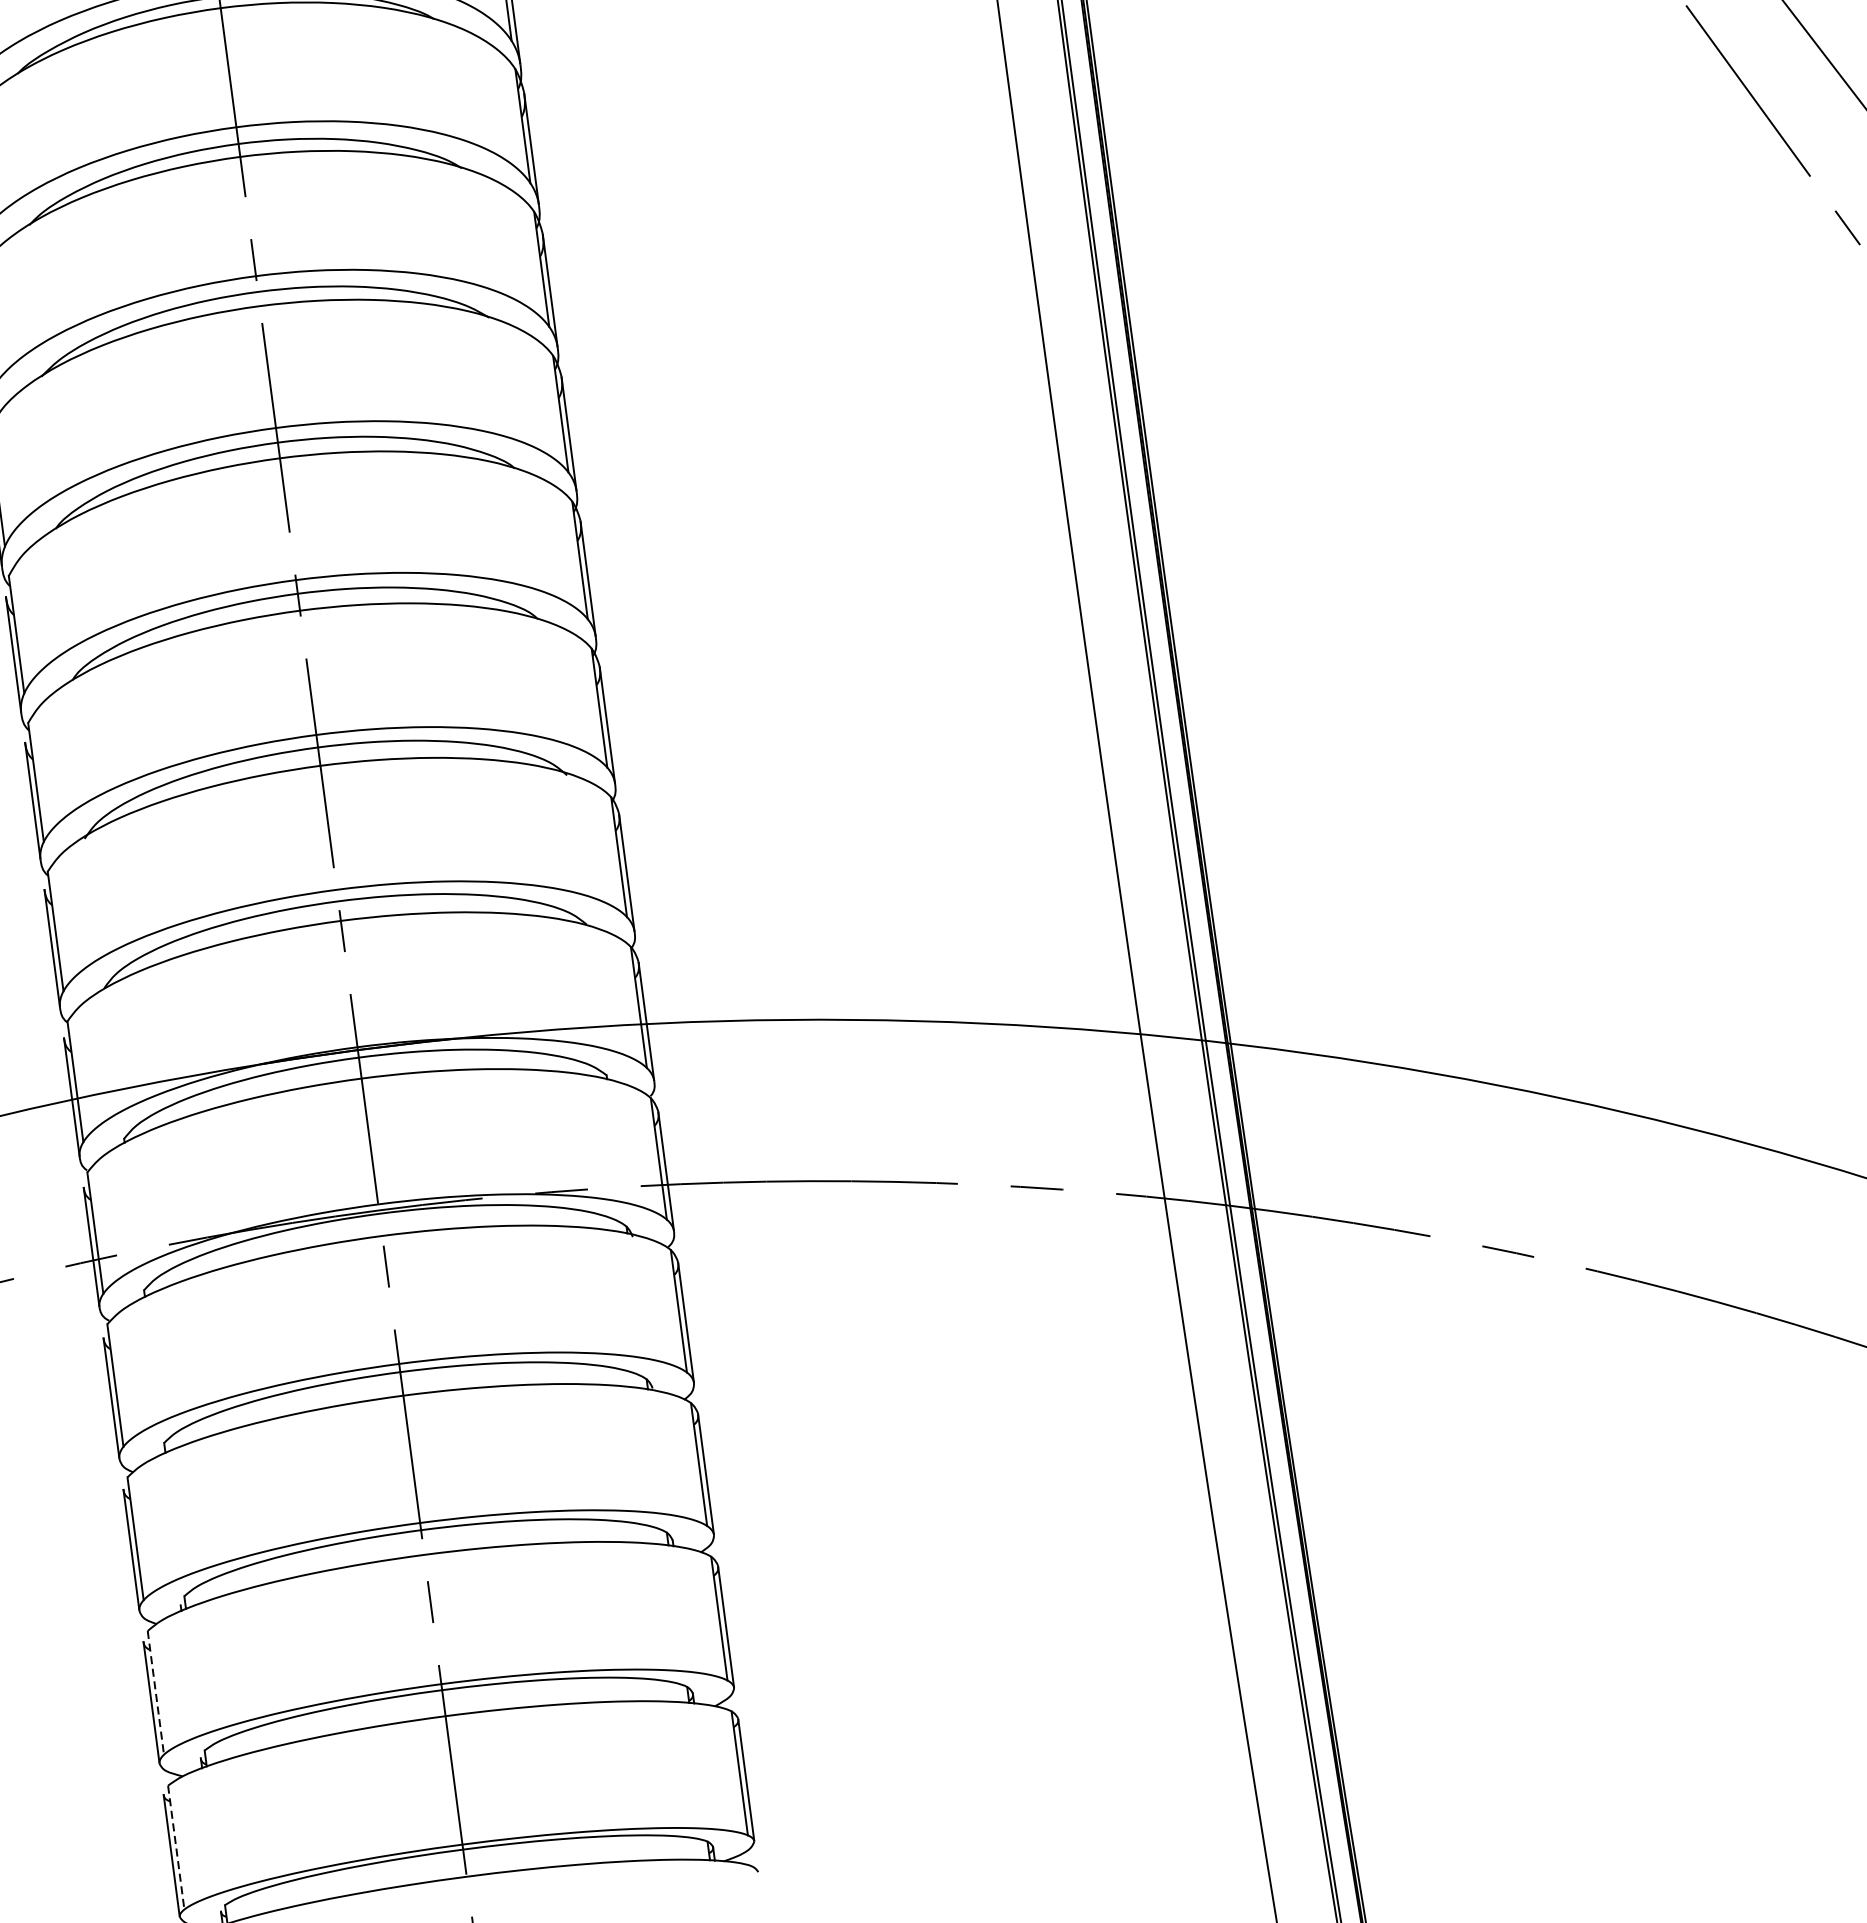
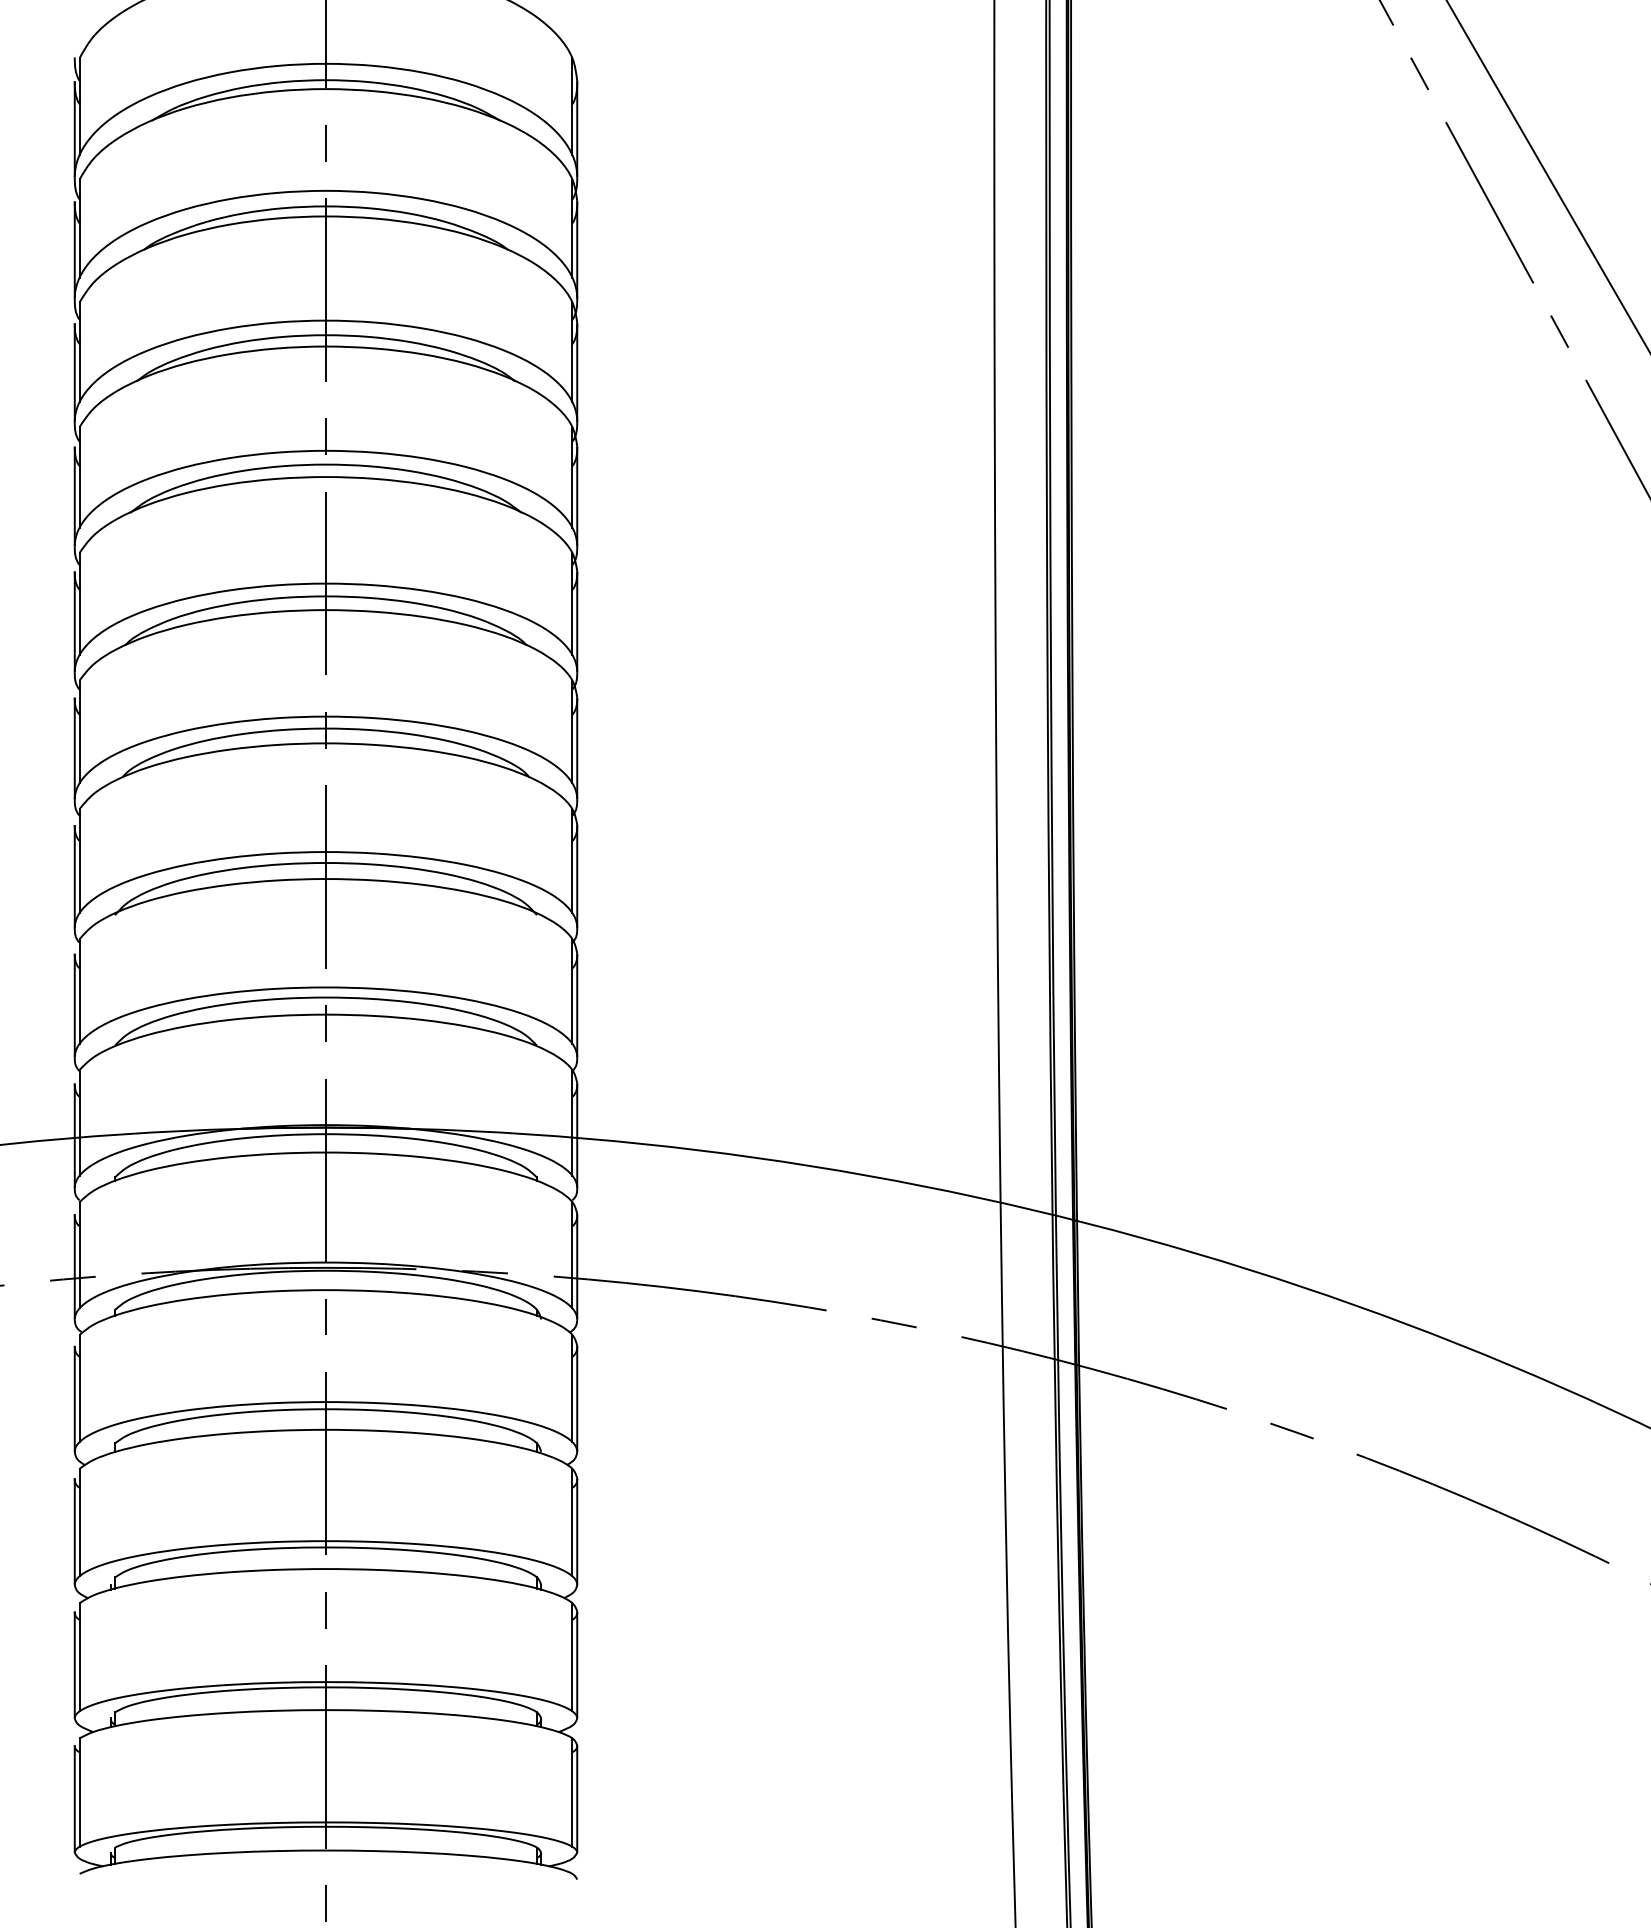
line: (155, 1693) -> (79, 1657), dashed -> solid
line: (176, 1848) -> (79, 1793), dashed -> solid

